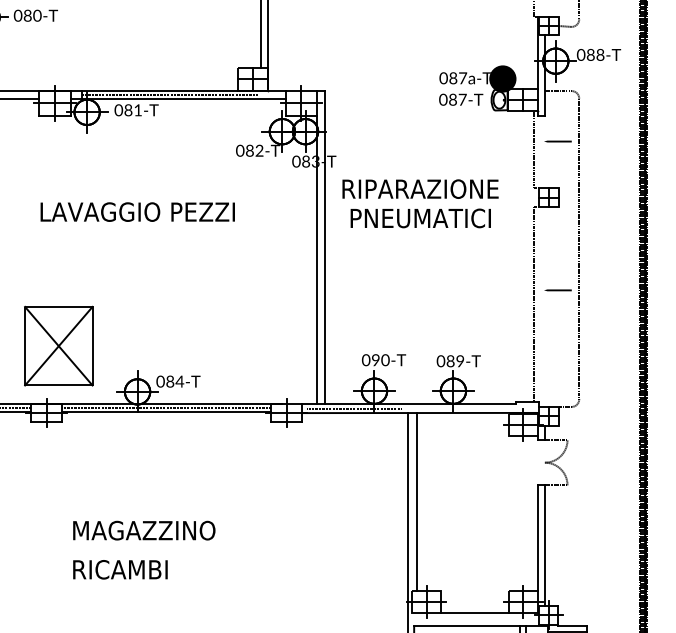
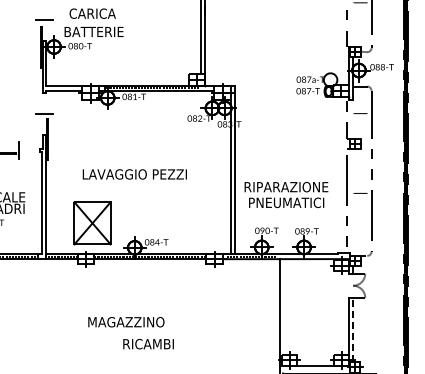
fill: (502, 77) -> (330, 79), removed
text: (420, 204) -> (286, 195), moved
text: (137, 212) -> (134, 174), moved
line: (416, 501) -> (284, 306), removed
text: (144, 531) -> (126, 322), moved
line: (545, 544) -> (353, 329), solid -> dashed
text: (120, 570) -> (148, 344), moved

